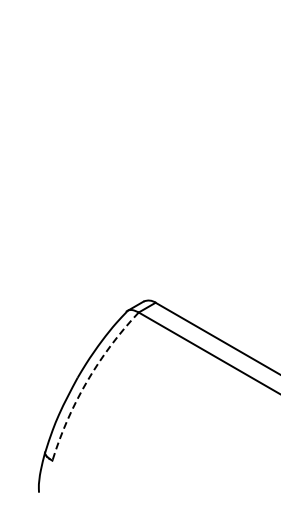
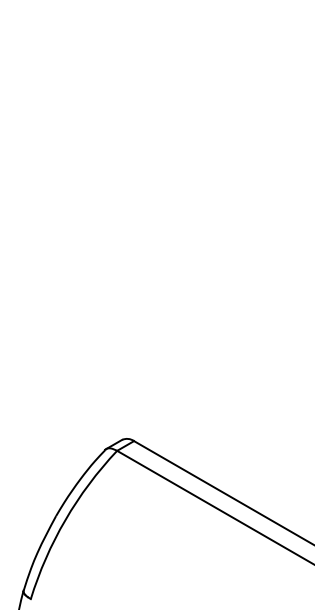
arc: (87, 382) -> (65, 520), dashed -> solid

